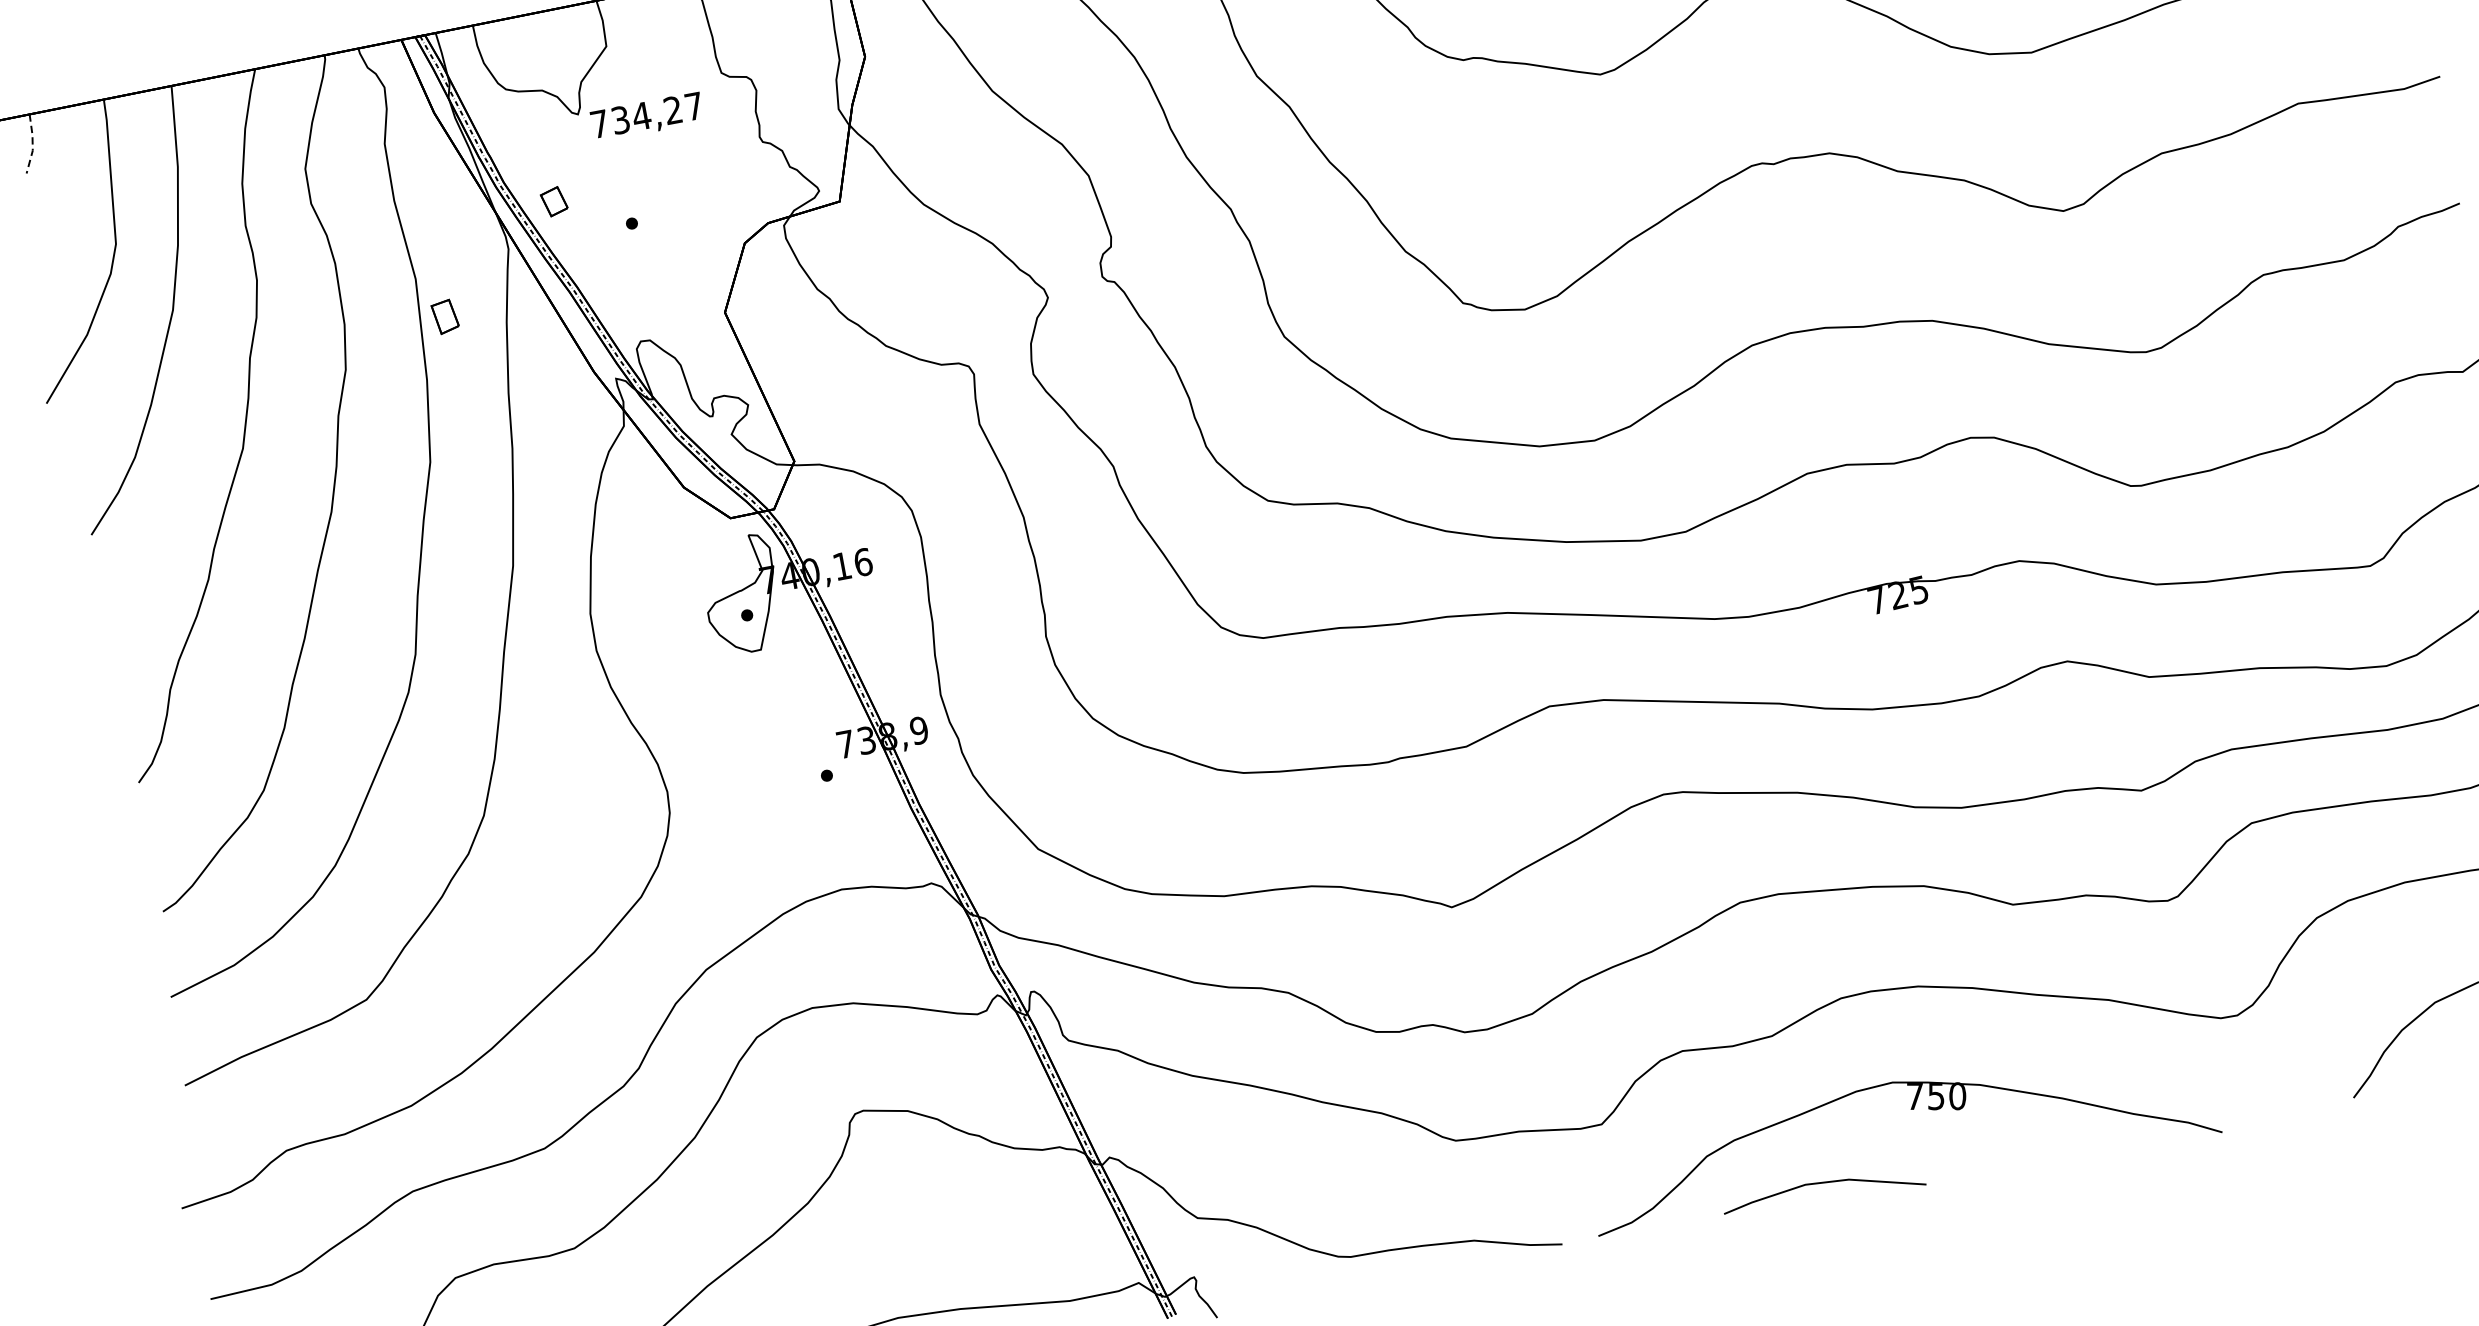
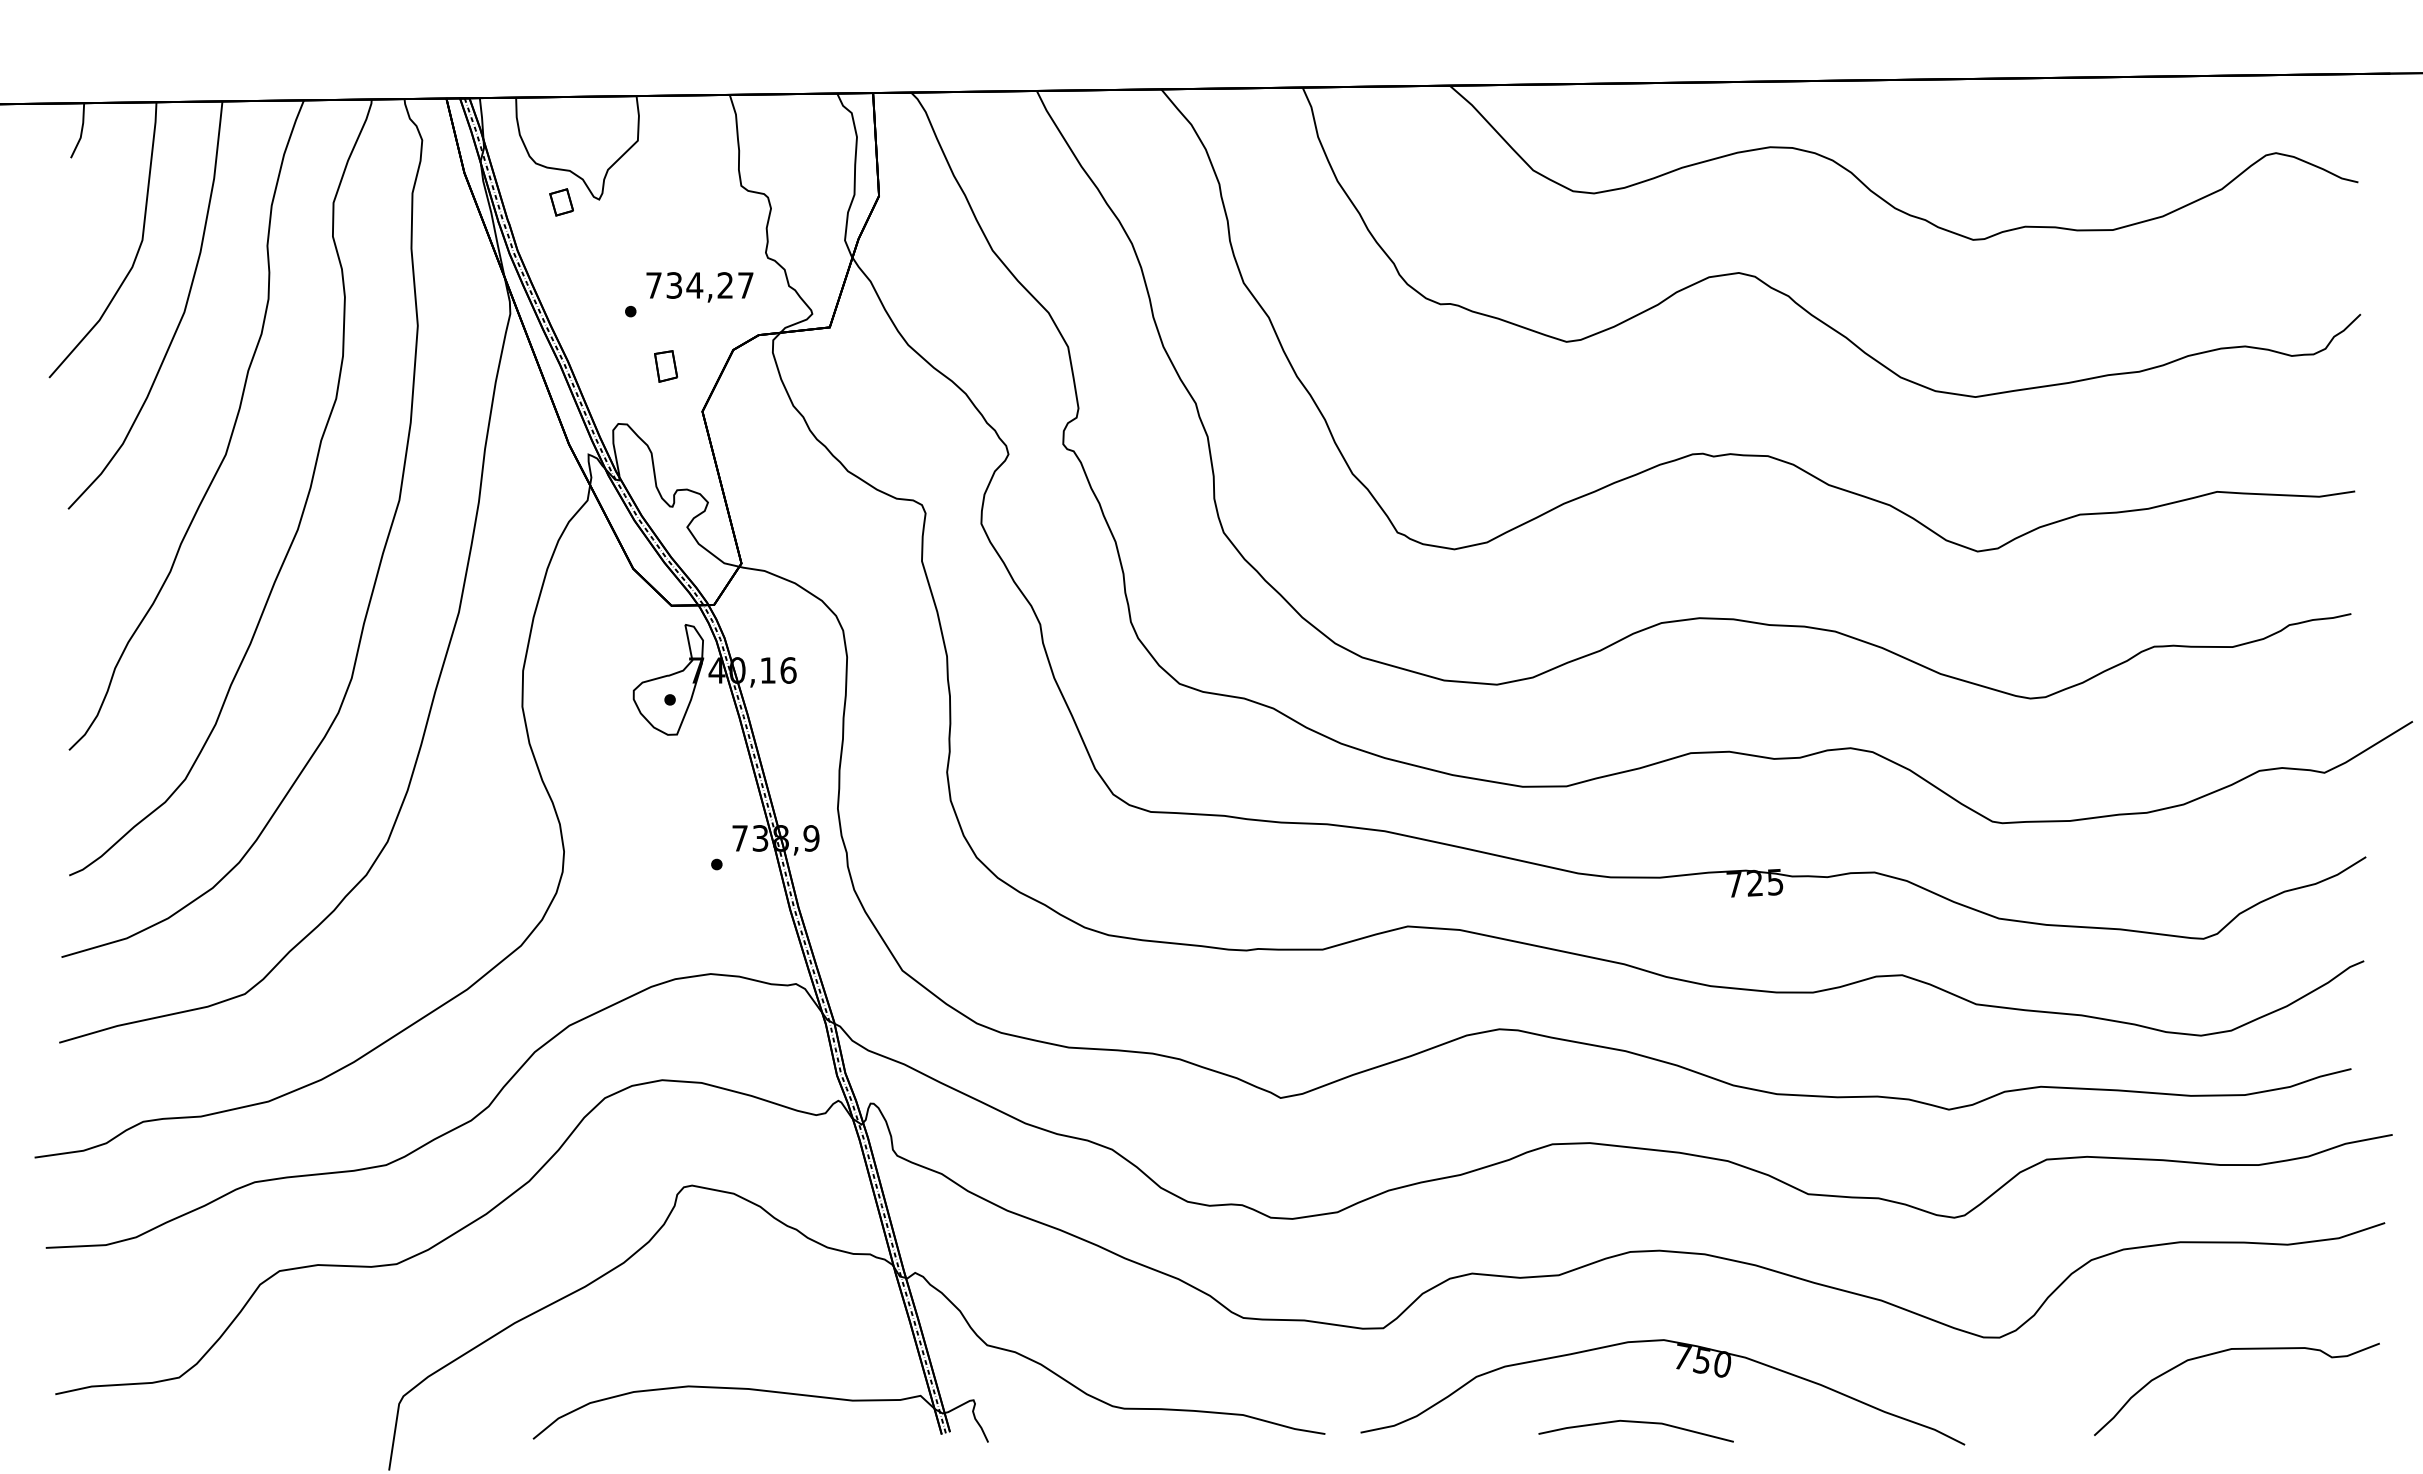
text: (646, 117) -> (699, 287), moved
line: (32, 145) -> (81, 132), dashed -> solid
part: (554, 201) -> (561, 202), moved
part: (445, 316) -> (666, 366), moved
line: (1821, 1183) -> (1635, 1422), moved

